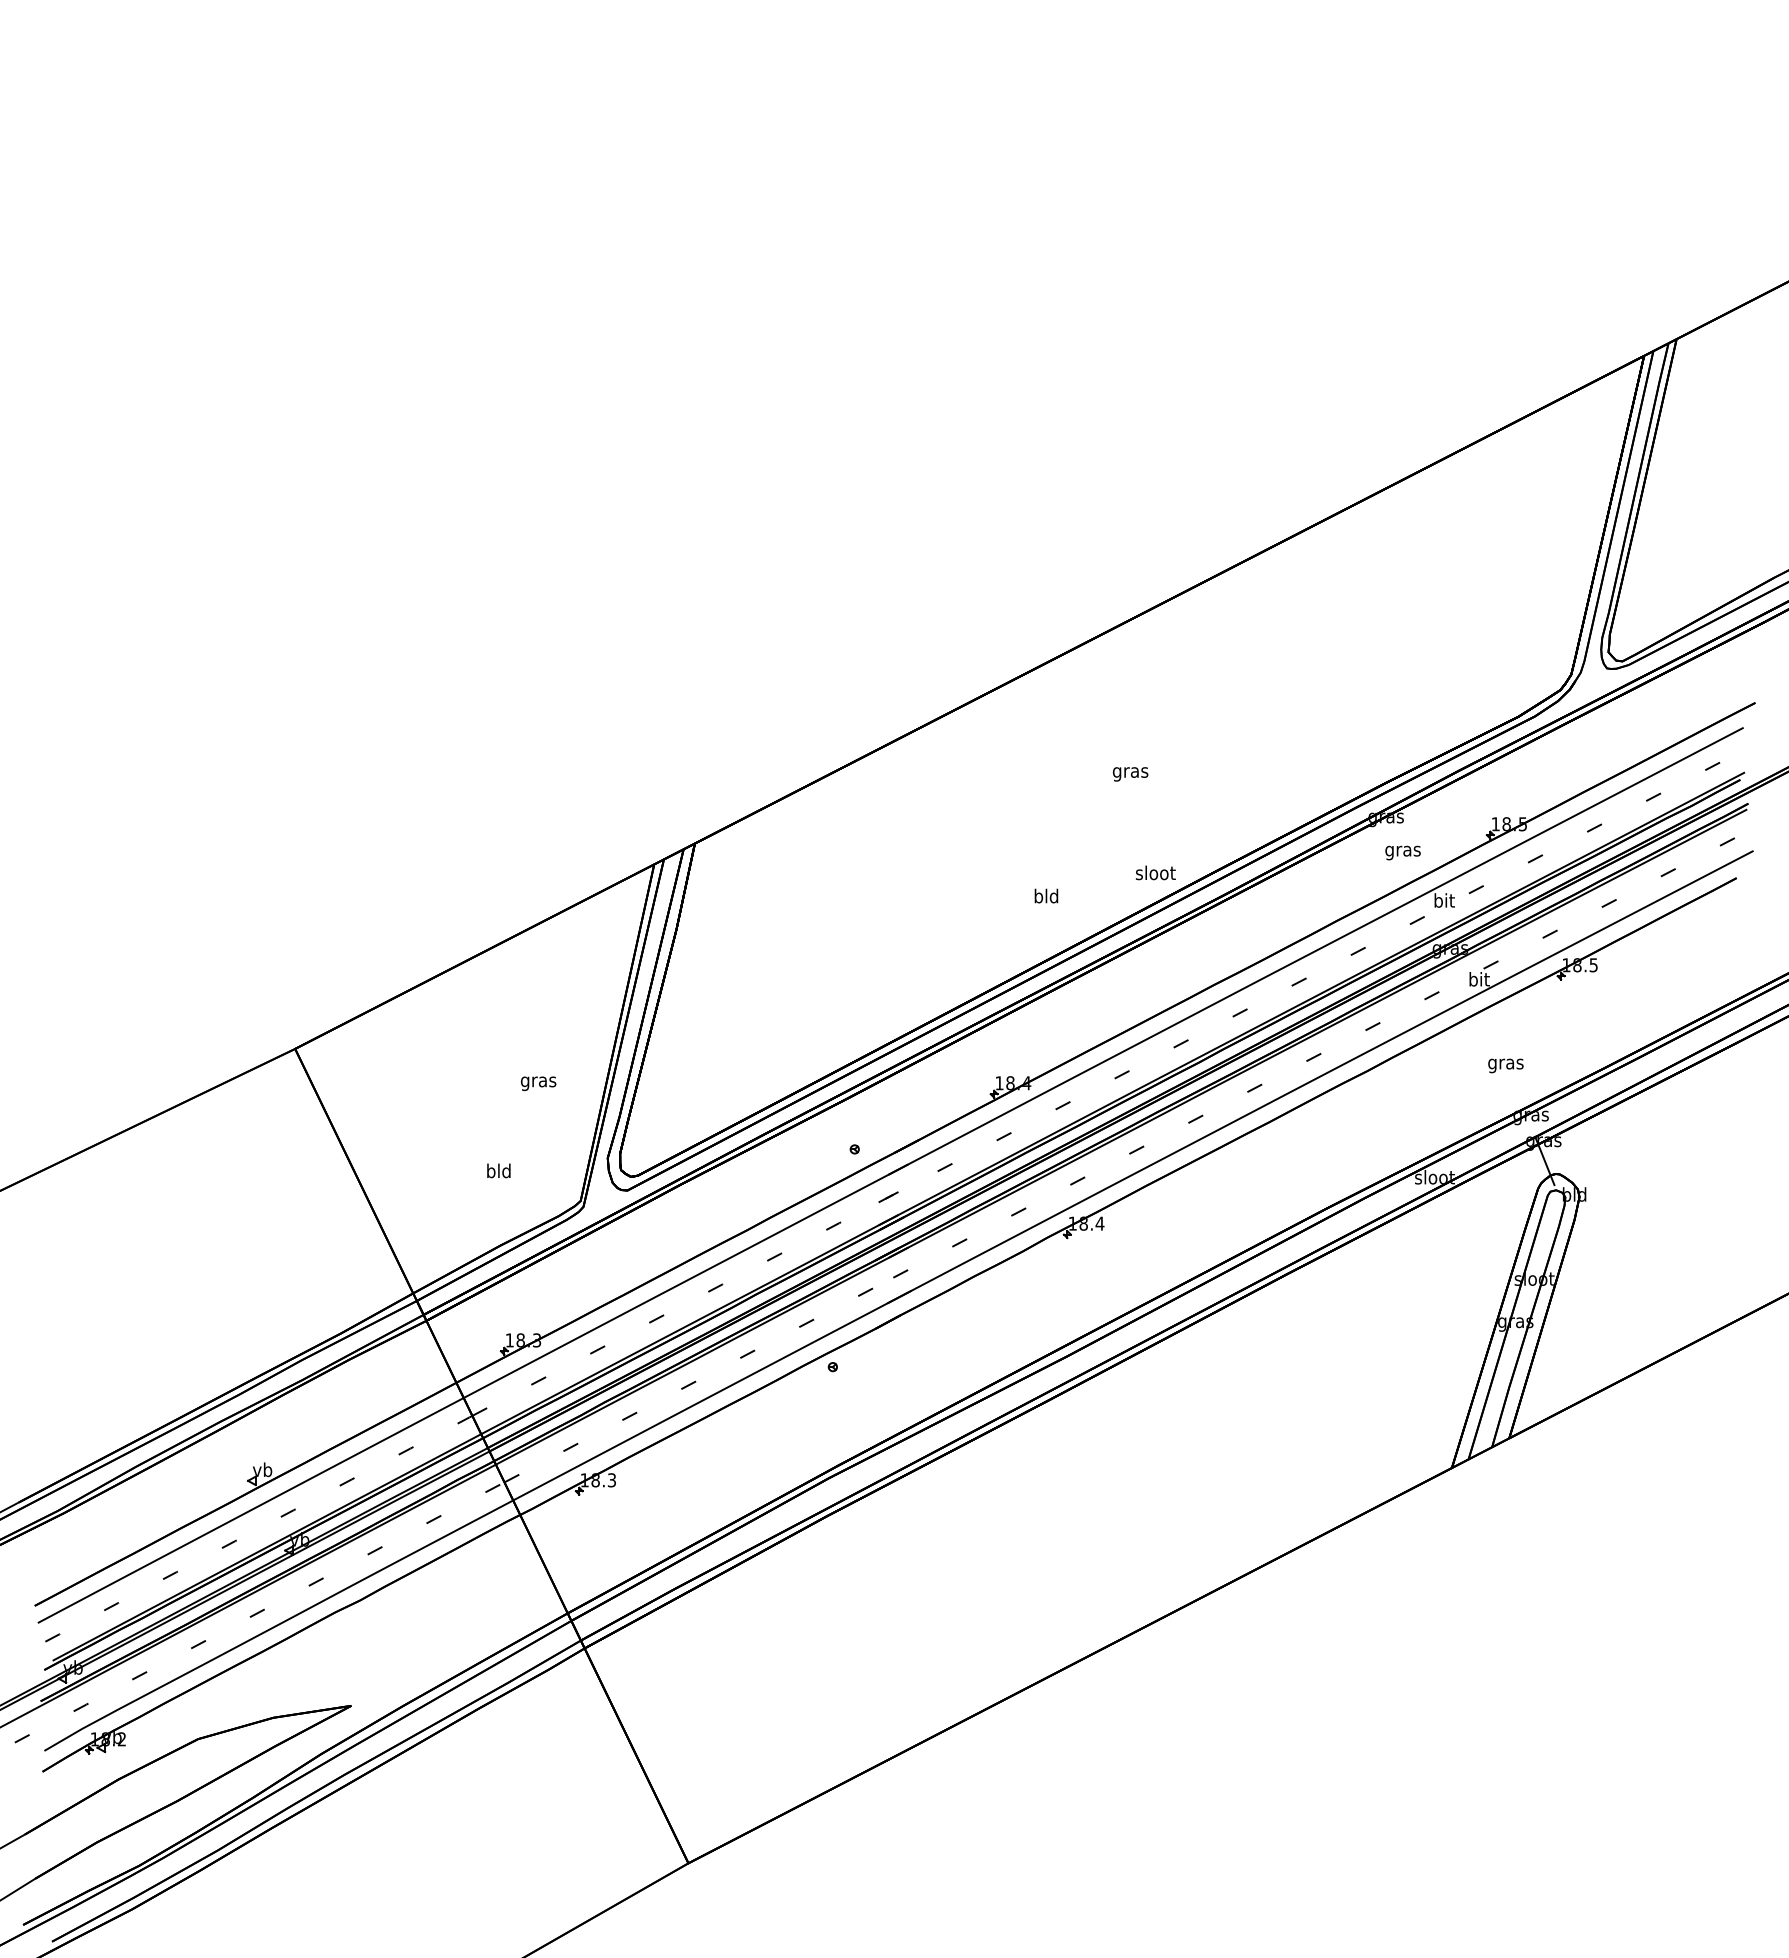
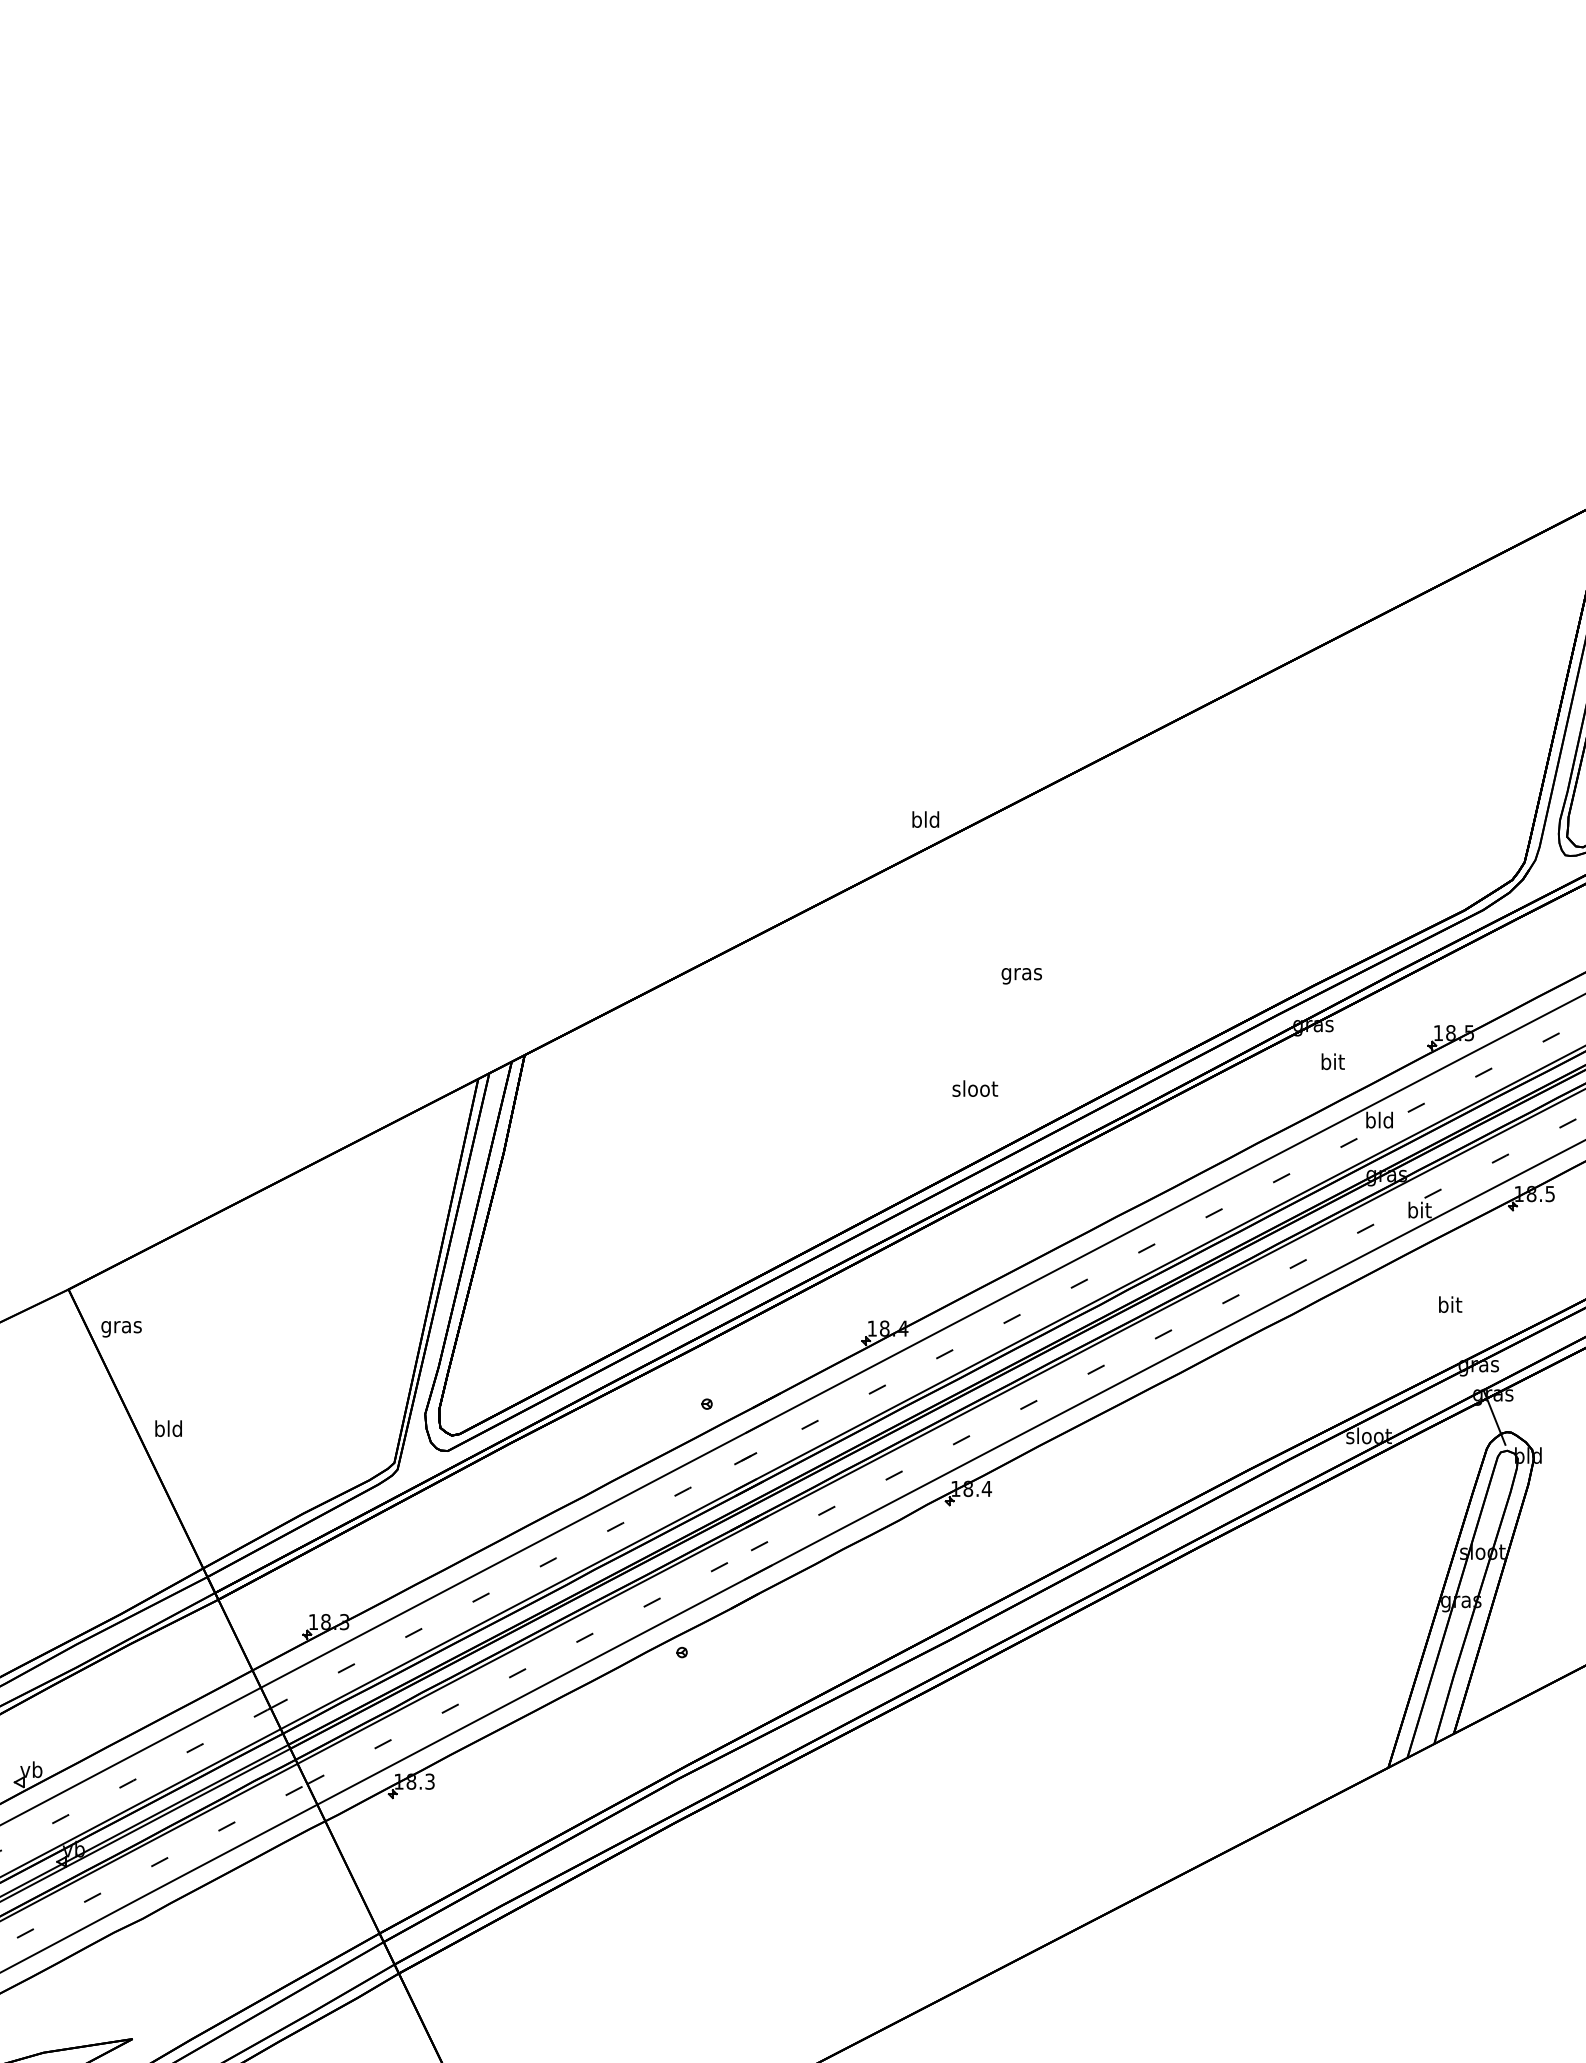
text: (1402, 851) -> (1332, 1064), gras -> bit
text: (1155, 872) -> (974, 1088), moved
text: (1046, 895) -> (925, 818), moved
text: (1443, 900) -> (1378, 1120), bit -> bld
text: (1505, 1064) -> (1449, 1307), gras -> bit
text: (538, 1083) -> (121, 1328), moved
text: (498, 1170) -> (168, 1428), moved

